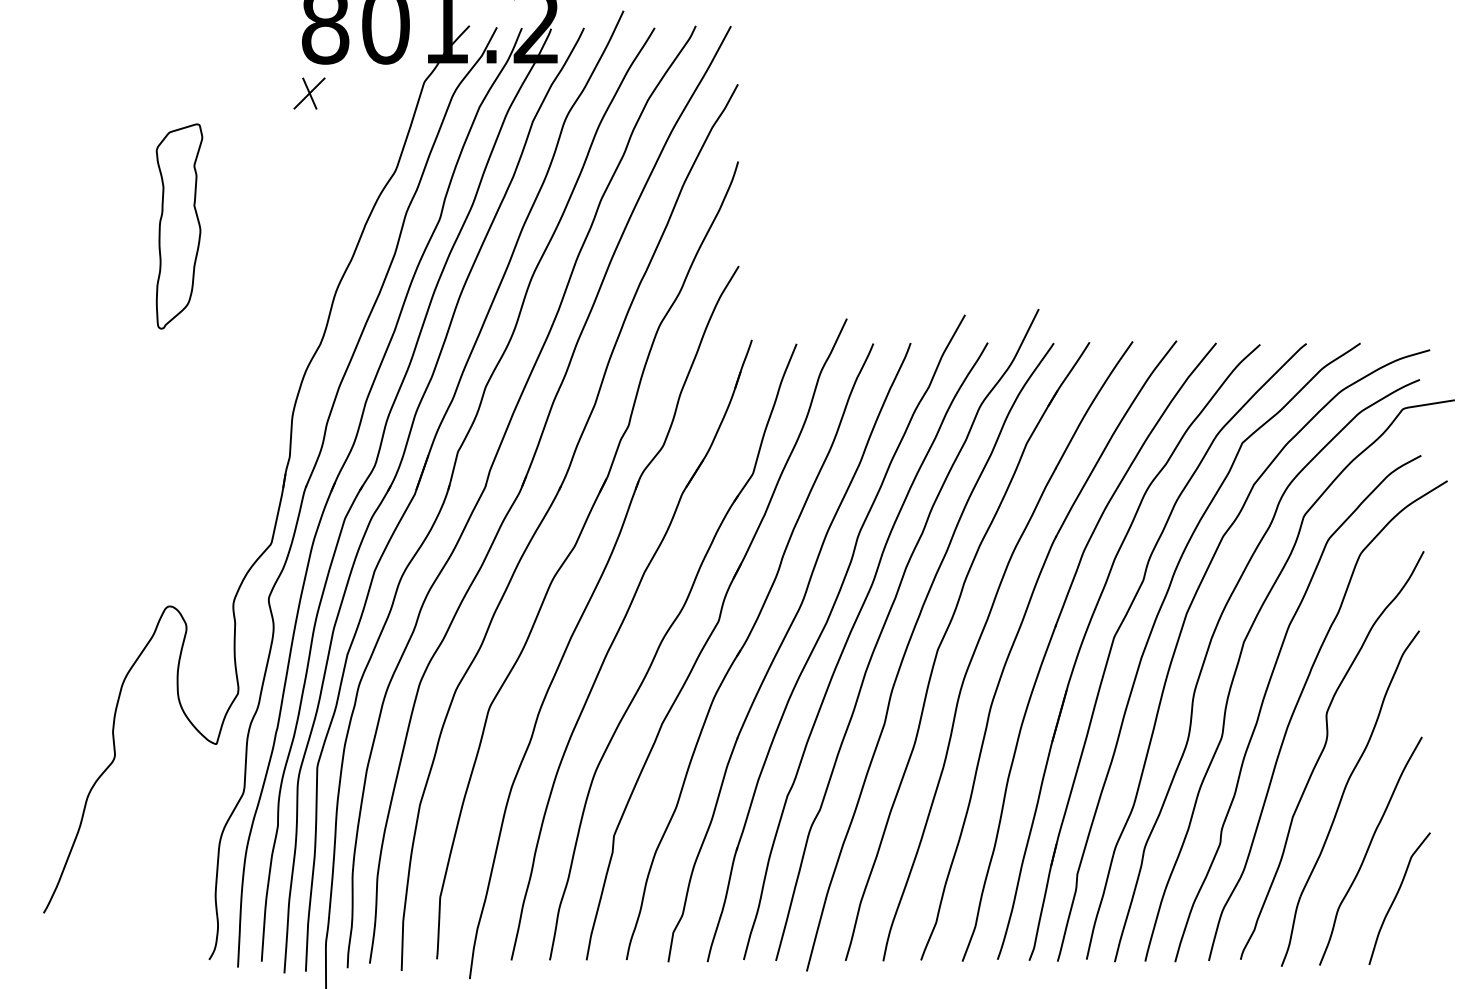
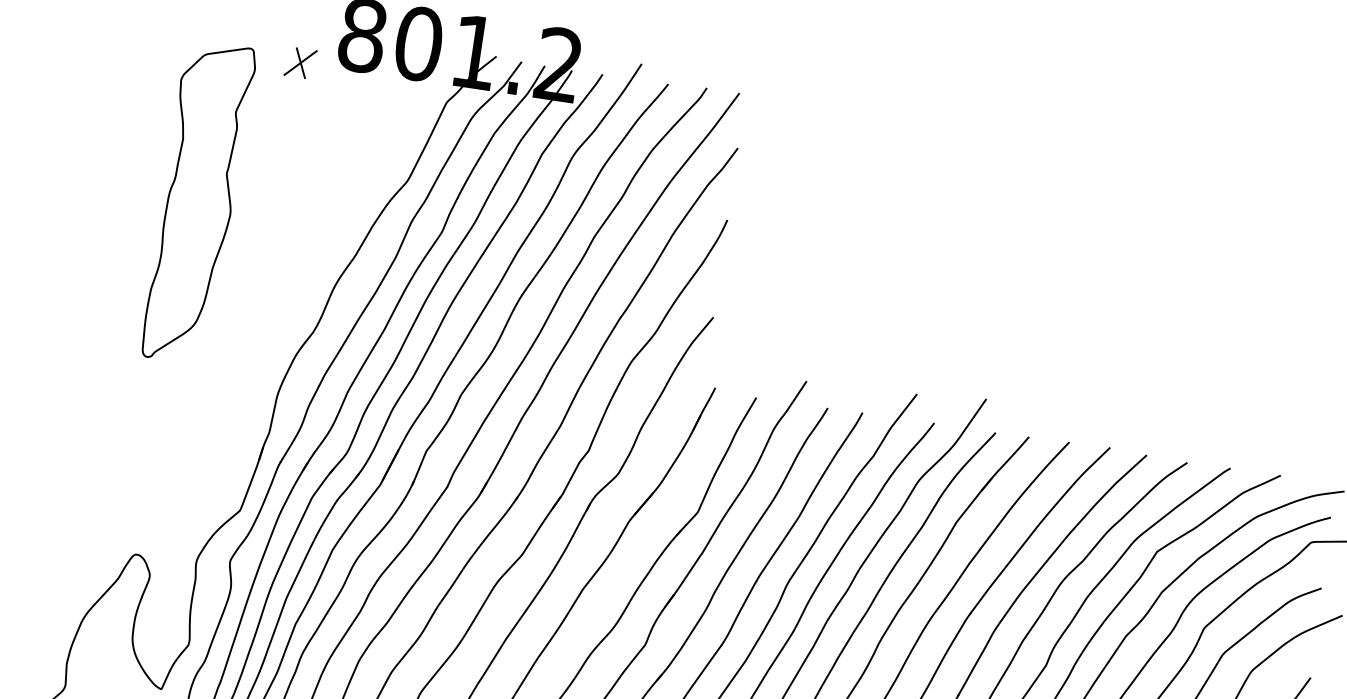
part: (309, 93) -> (300, 63), moved
part: (179, 226) -> (198, 202), size x1.67

